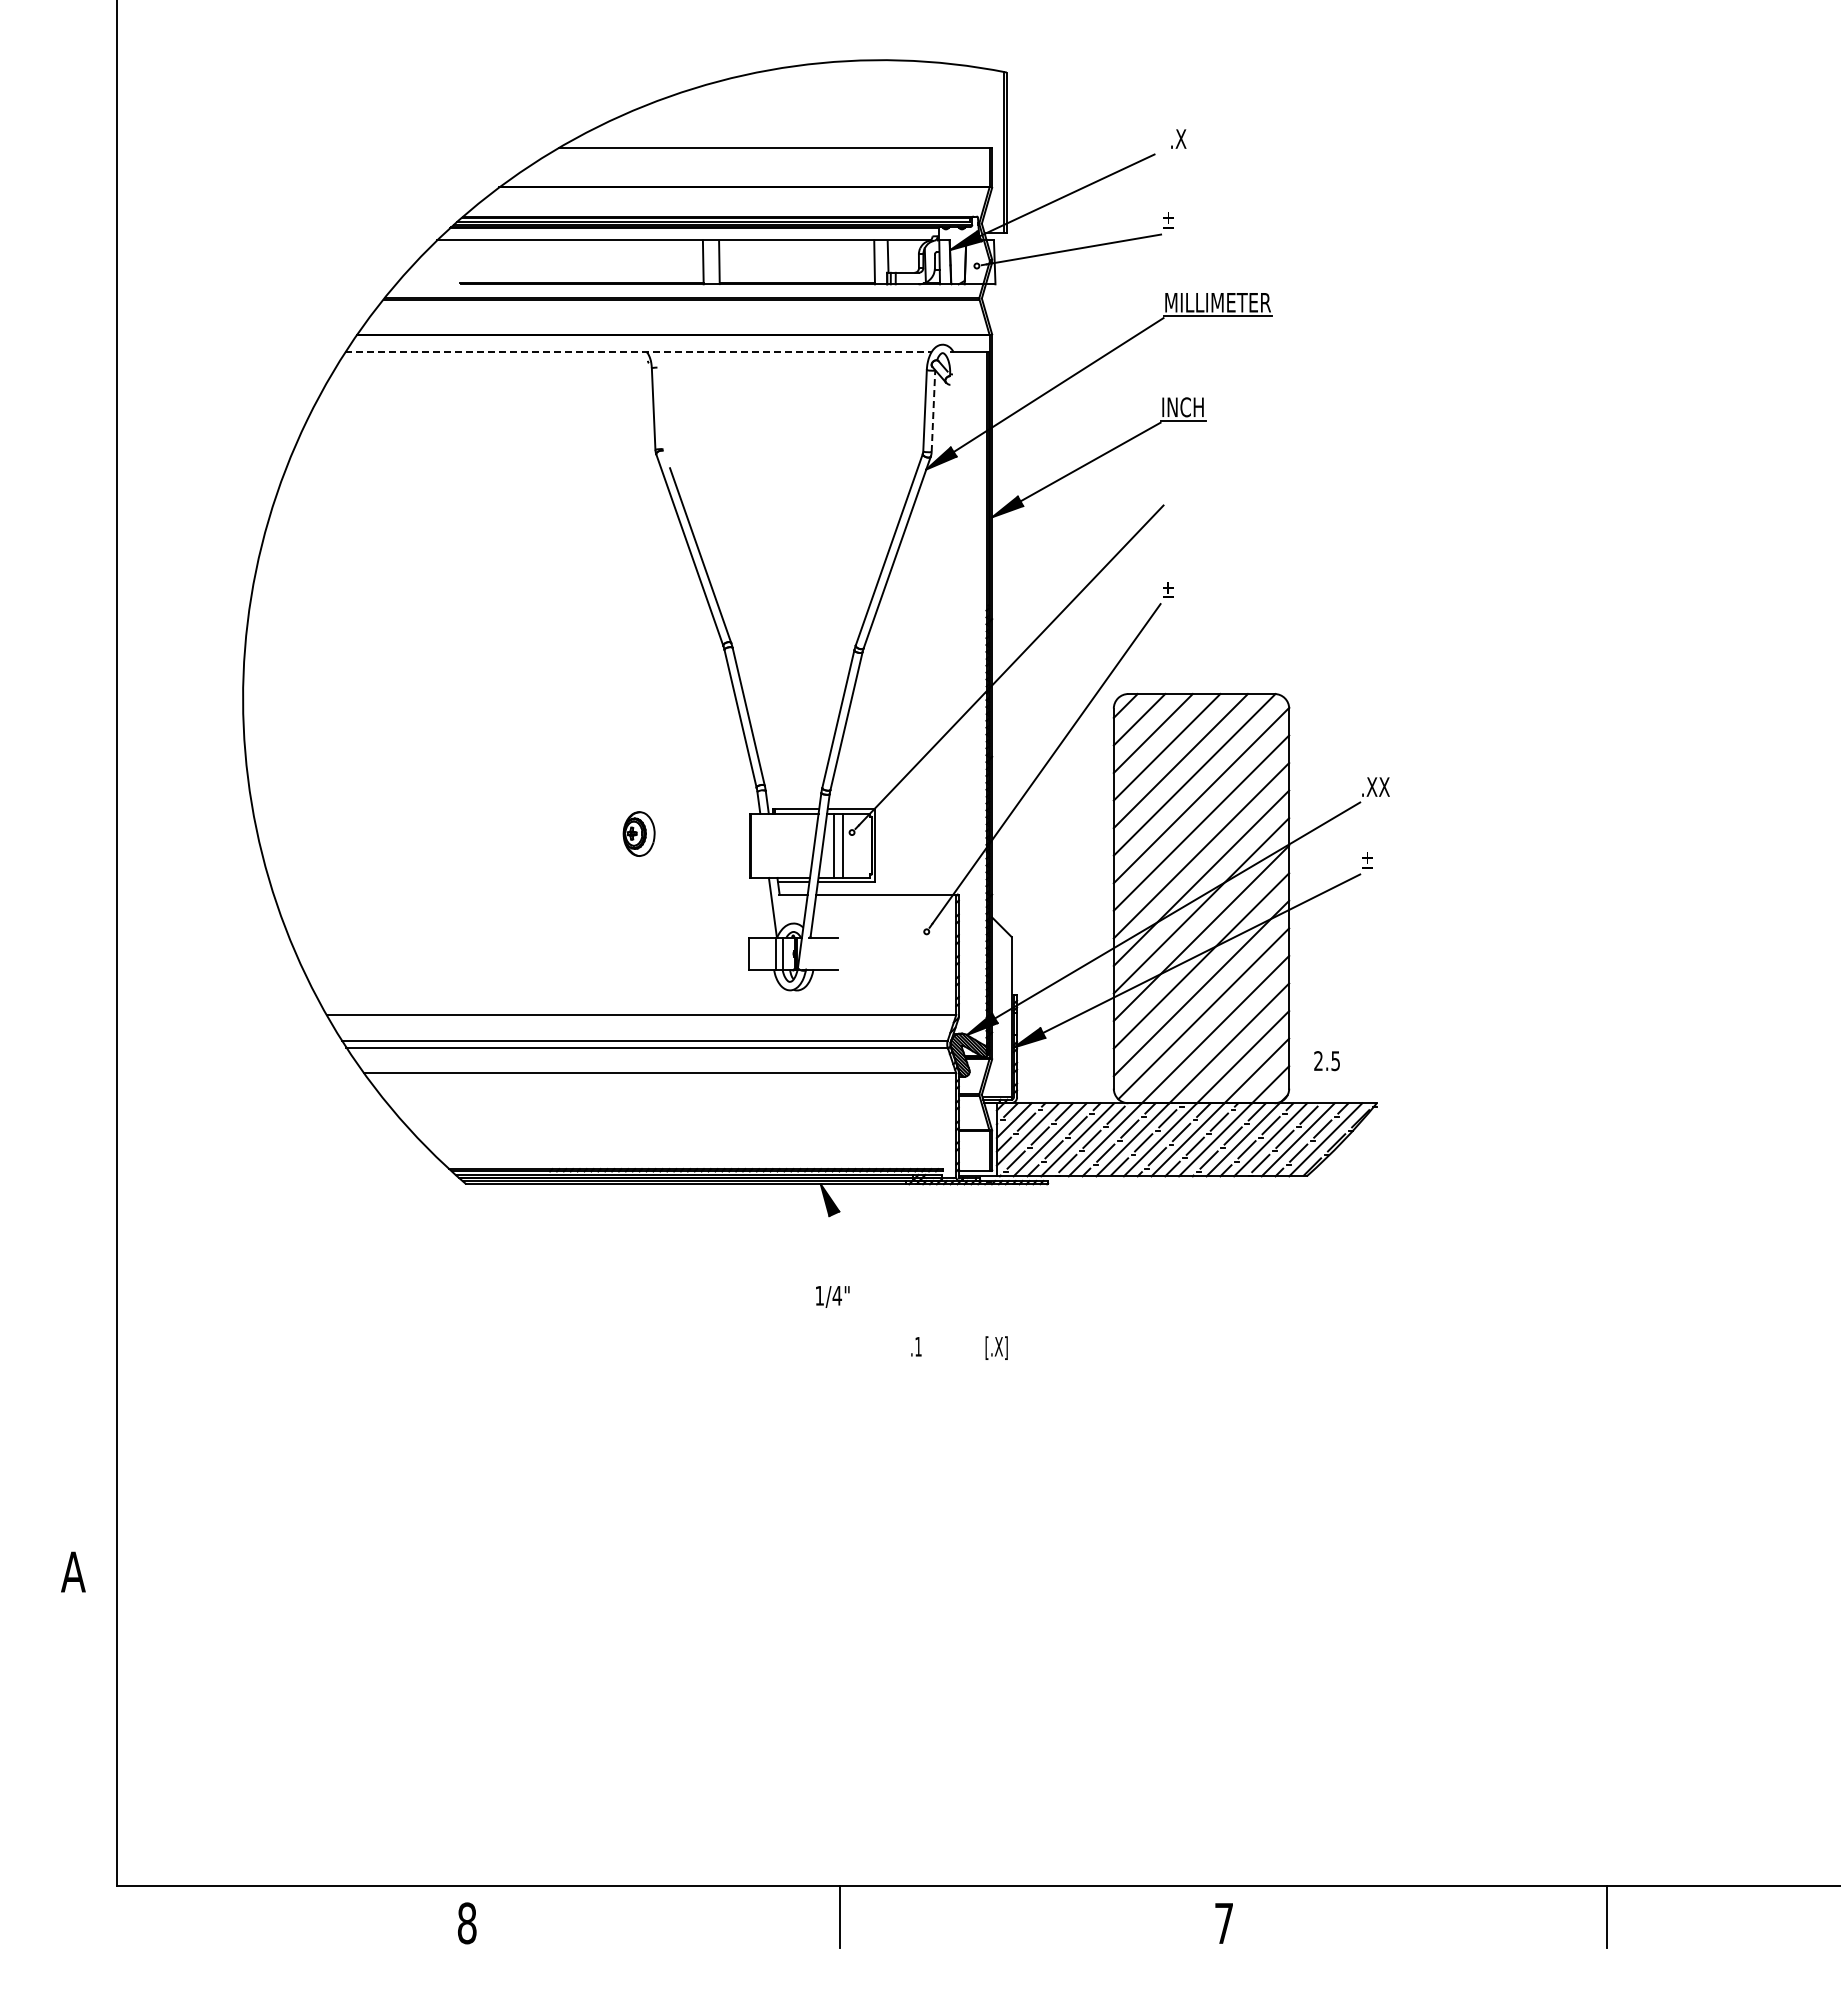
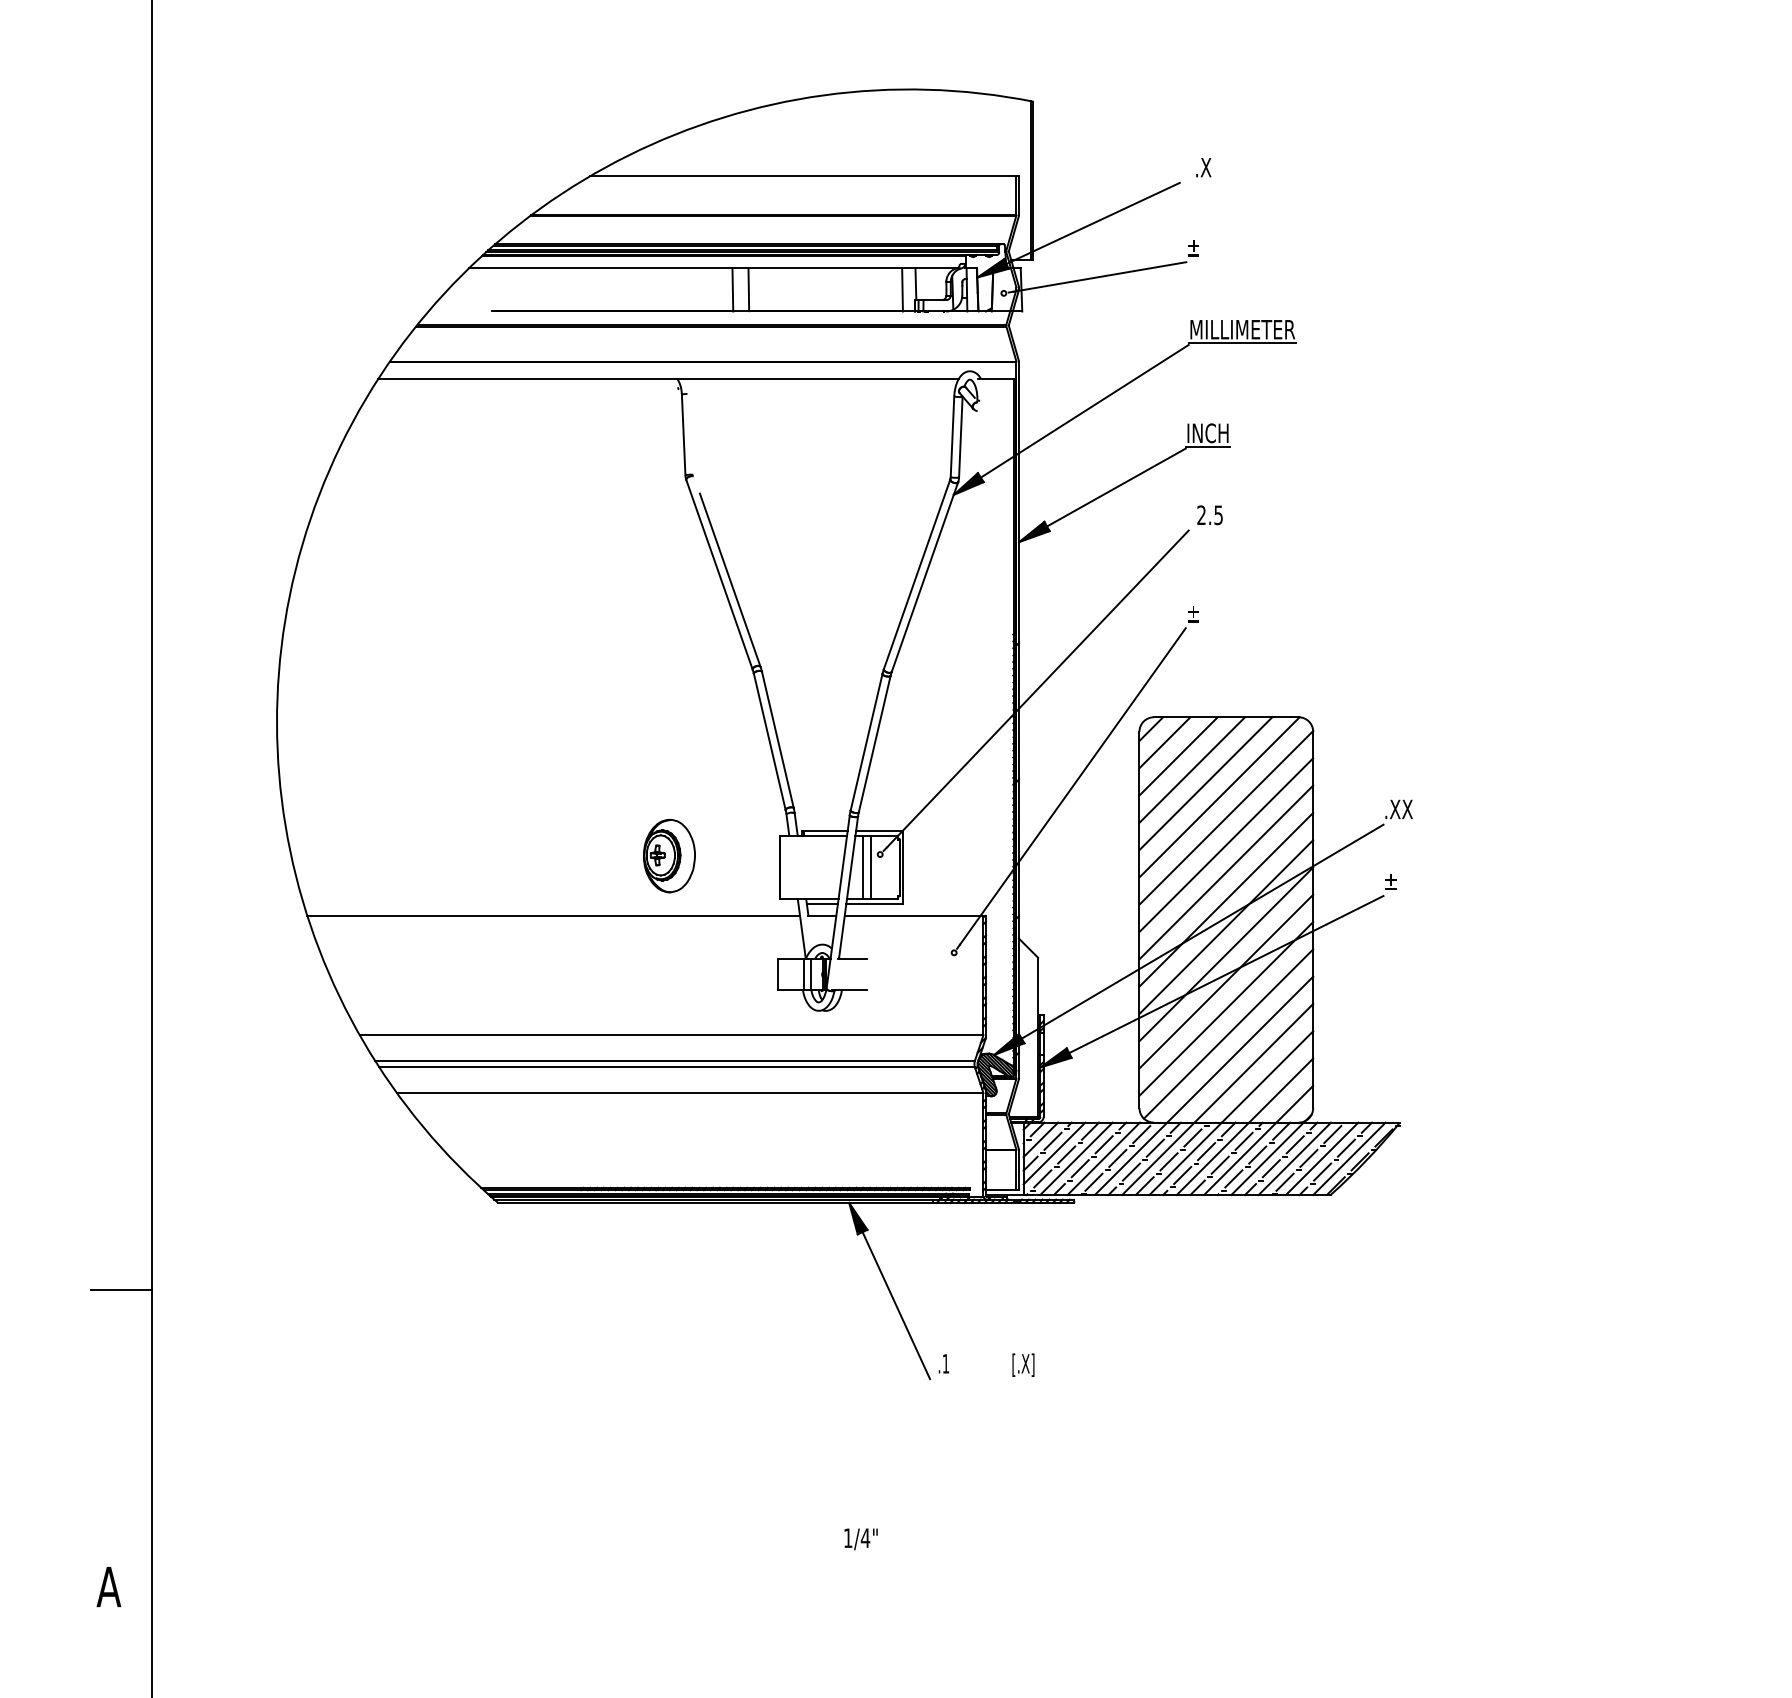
line: (639, 352) -> (669, 379), dashed -> solid
line: (933, 411) -> (960, 437), dashed -> solid
part: (638, 833) -> (668, 855), size x1.67
line: (522, 894) -> (553, 915), added
text: (1326, 1061) -> (1209, 515), moved
line: (85, 1272) -> (120, 1290), added
line: (868, 1287) -> (896, 1305), added
text: (832, 1296) -> (860, 1538), moved

